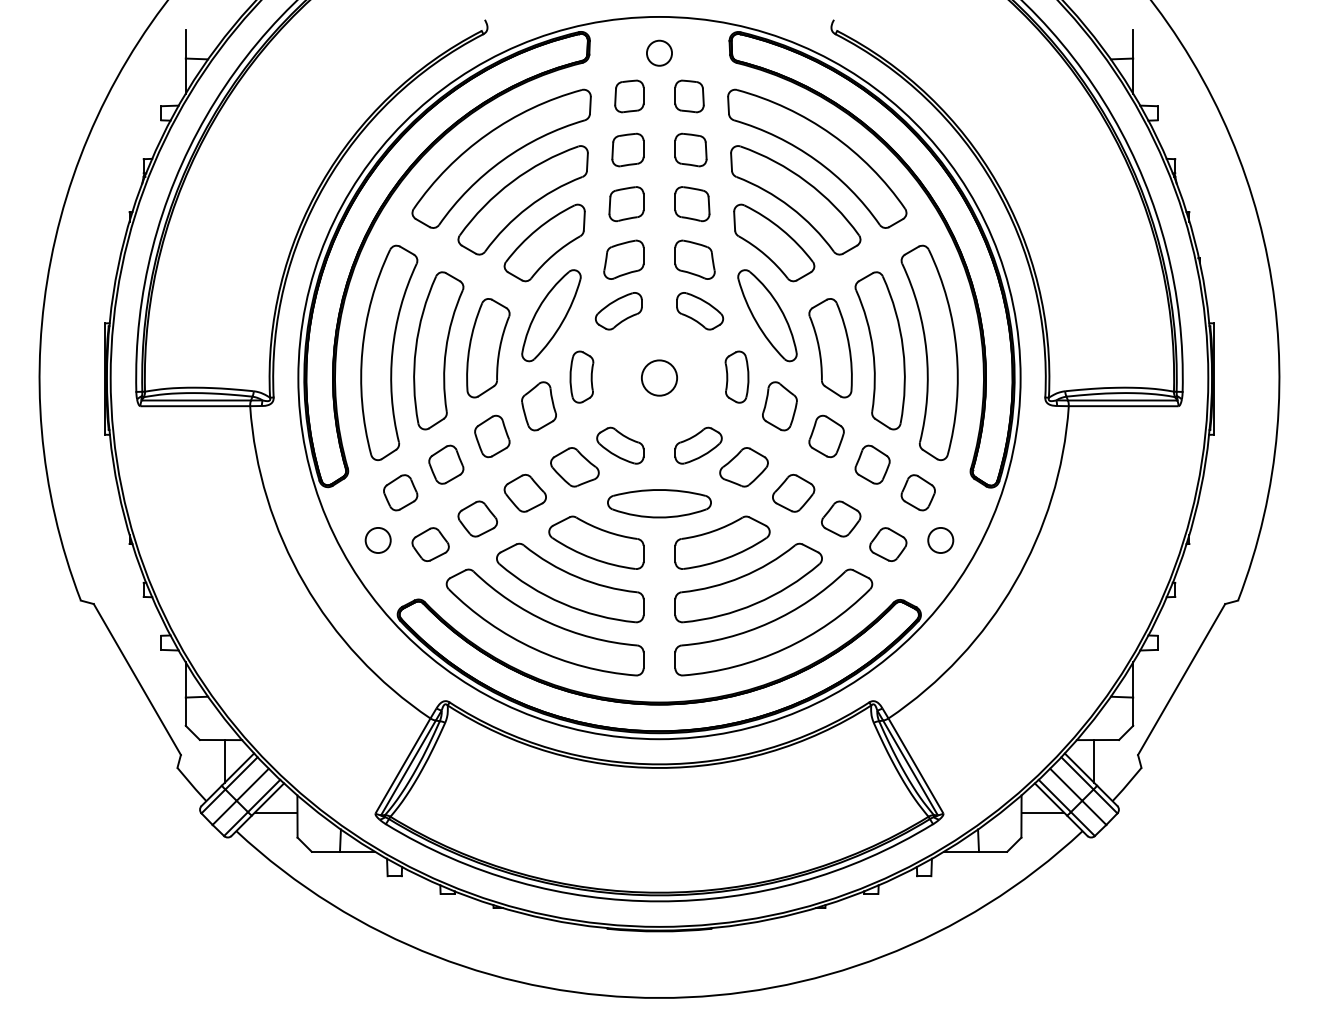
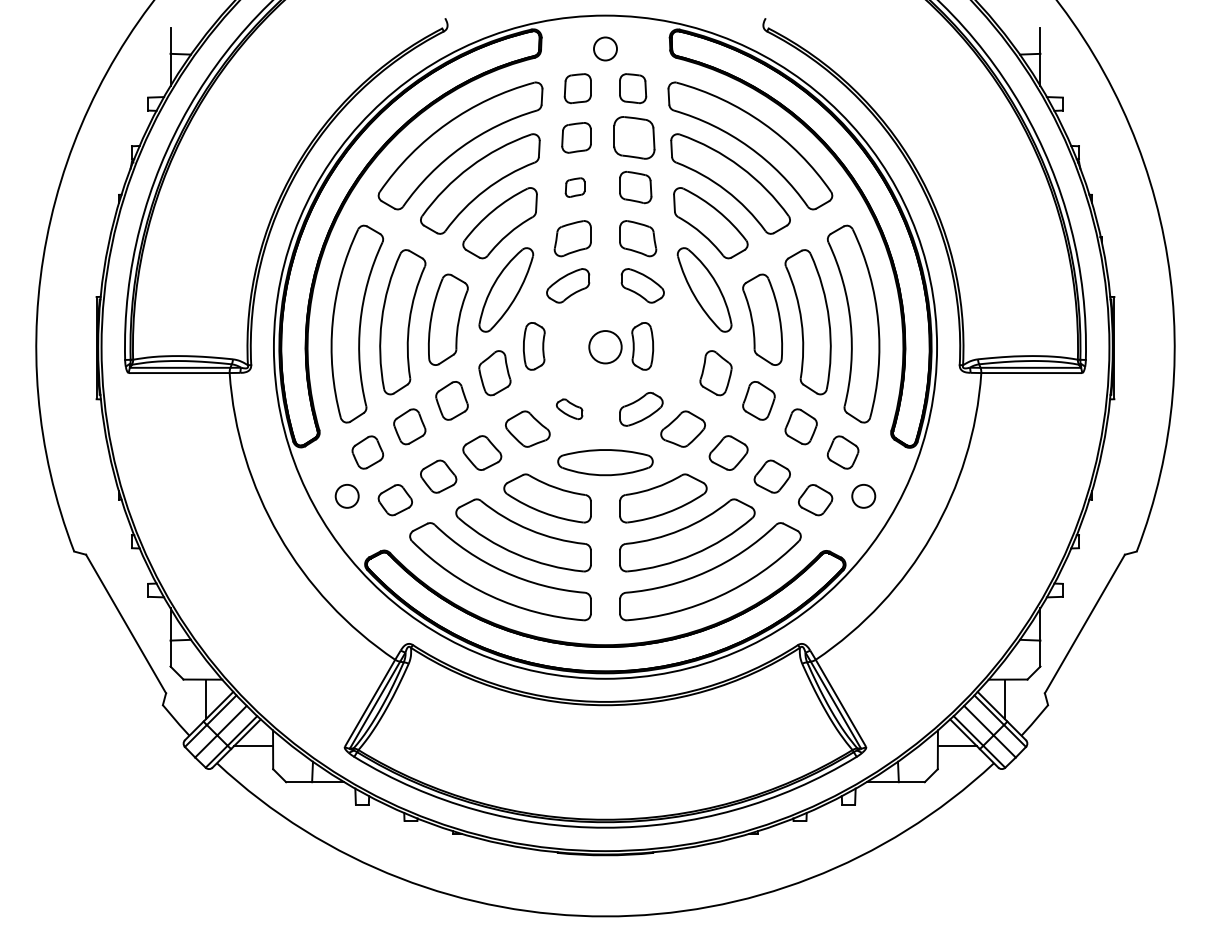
part: (690, 149) -> (633, 137), size x1.4
part: (626, 204) -> (575, 187), size x0.6
part: (736, 376) -> (642, 345), moved
part: (620, 445) -> (569, 409), size x0.6

